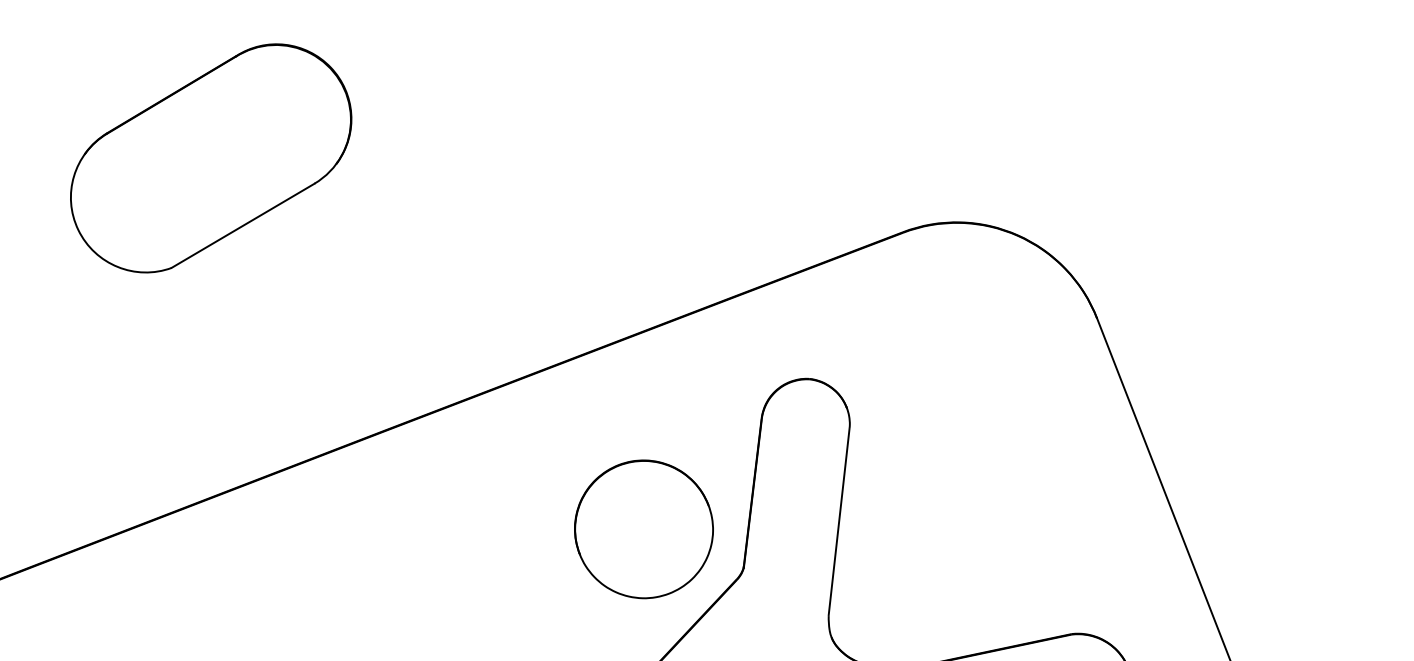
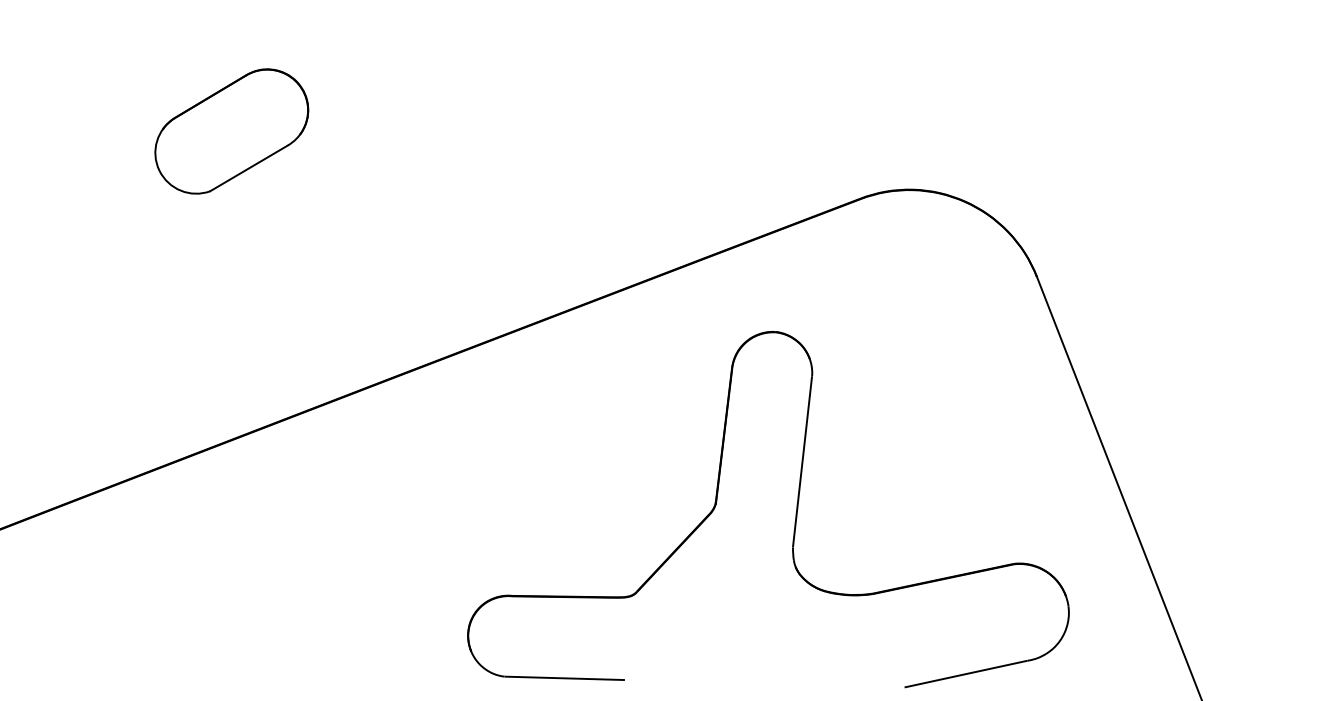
part: (210, 158) -> (231, 131), size x0.6
part: (643, 529) -> (624, 468), removed

